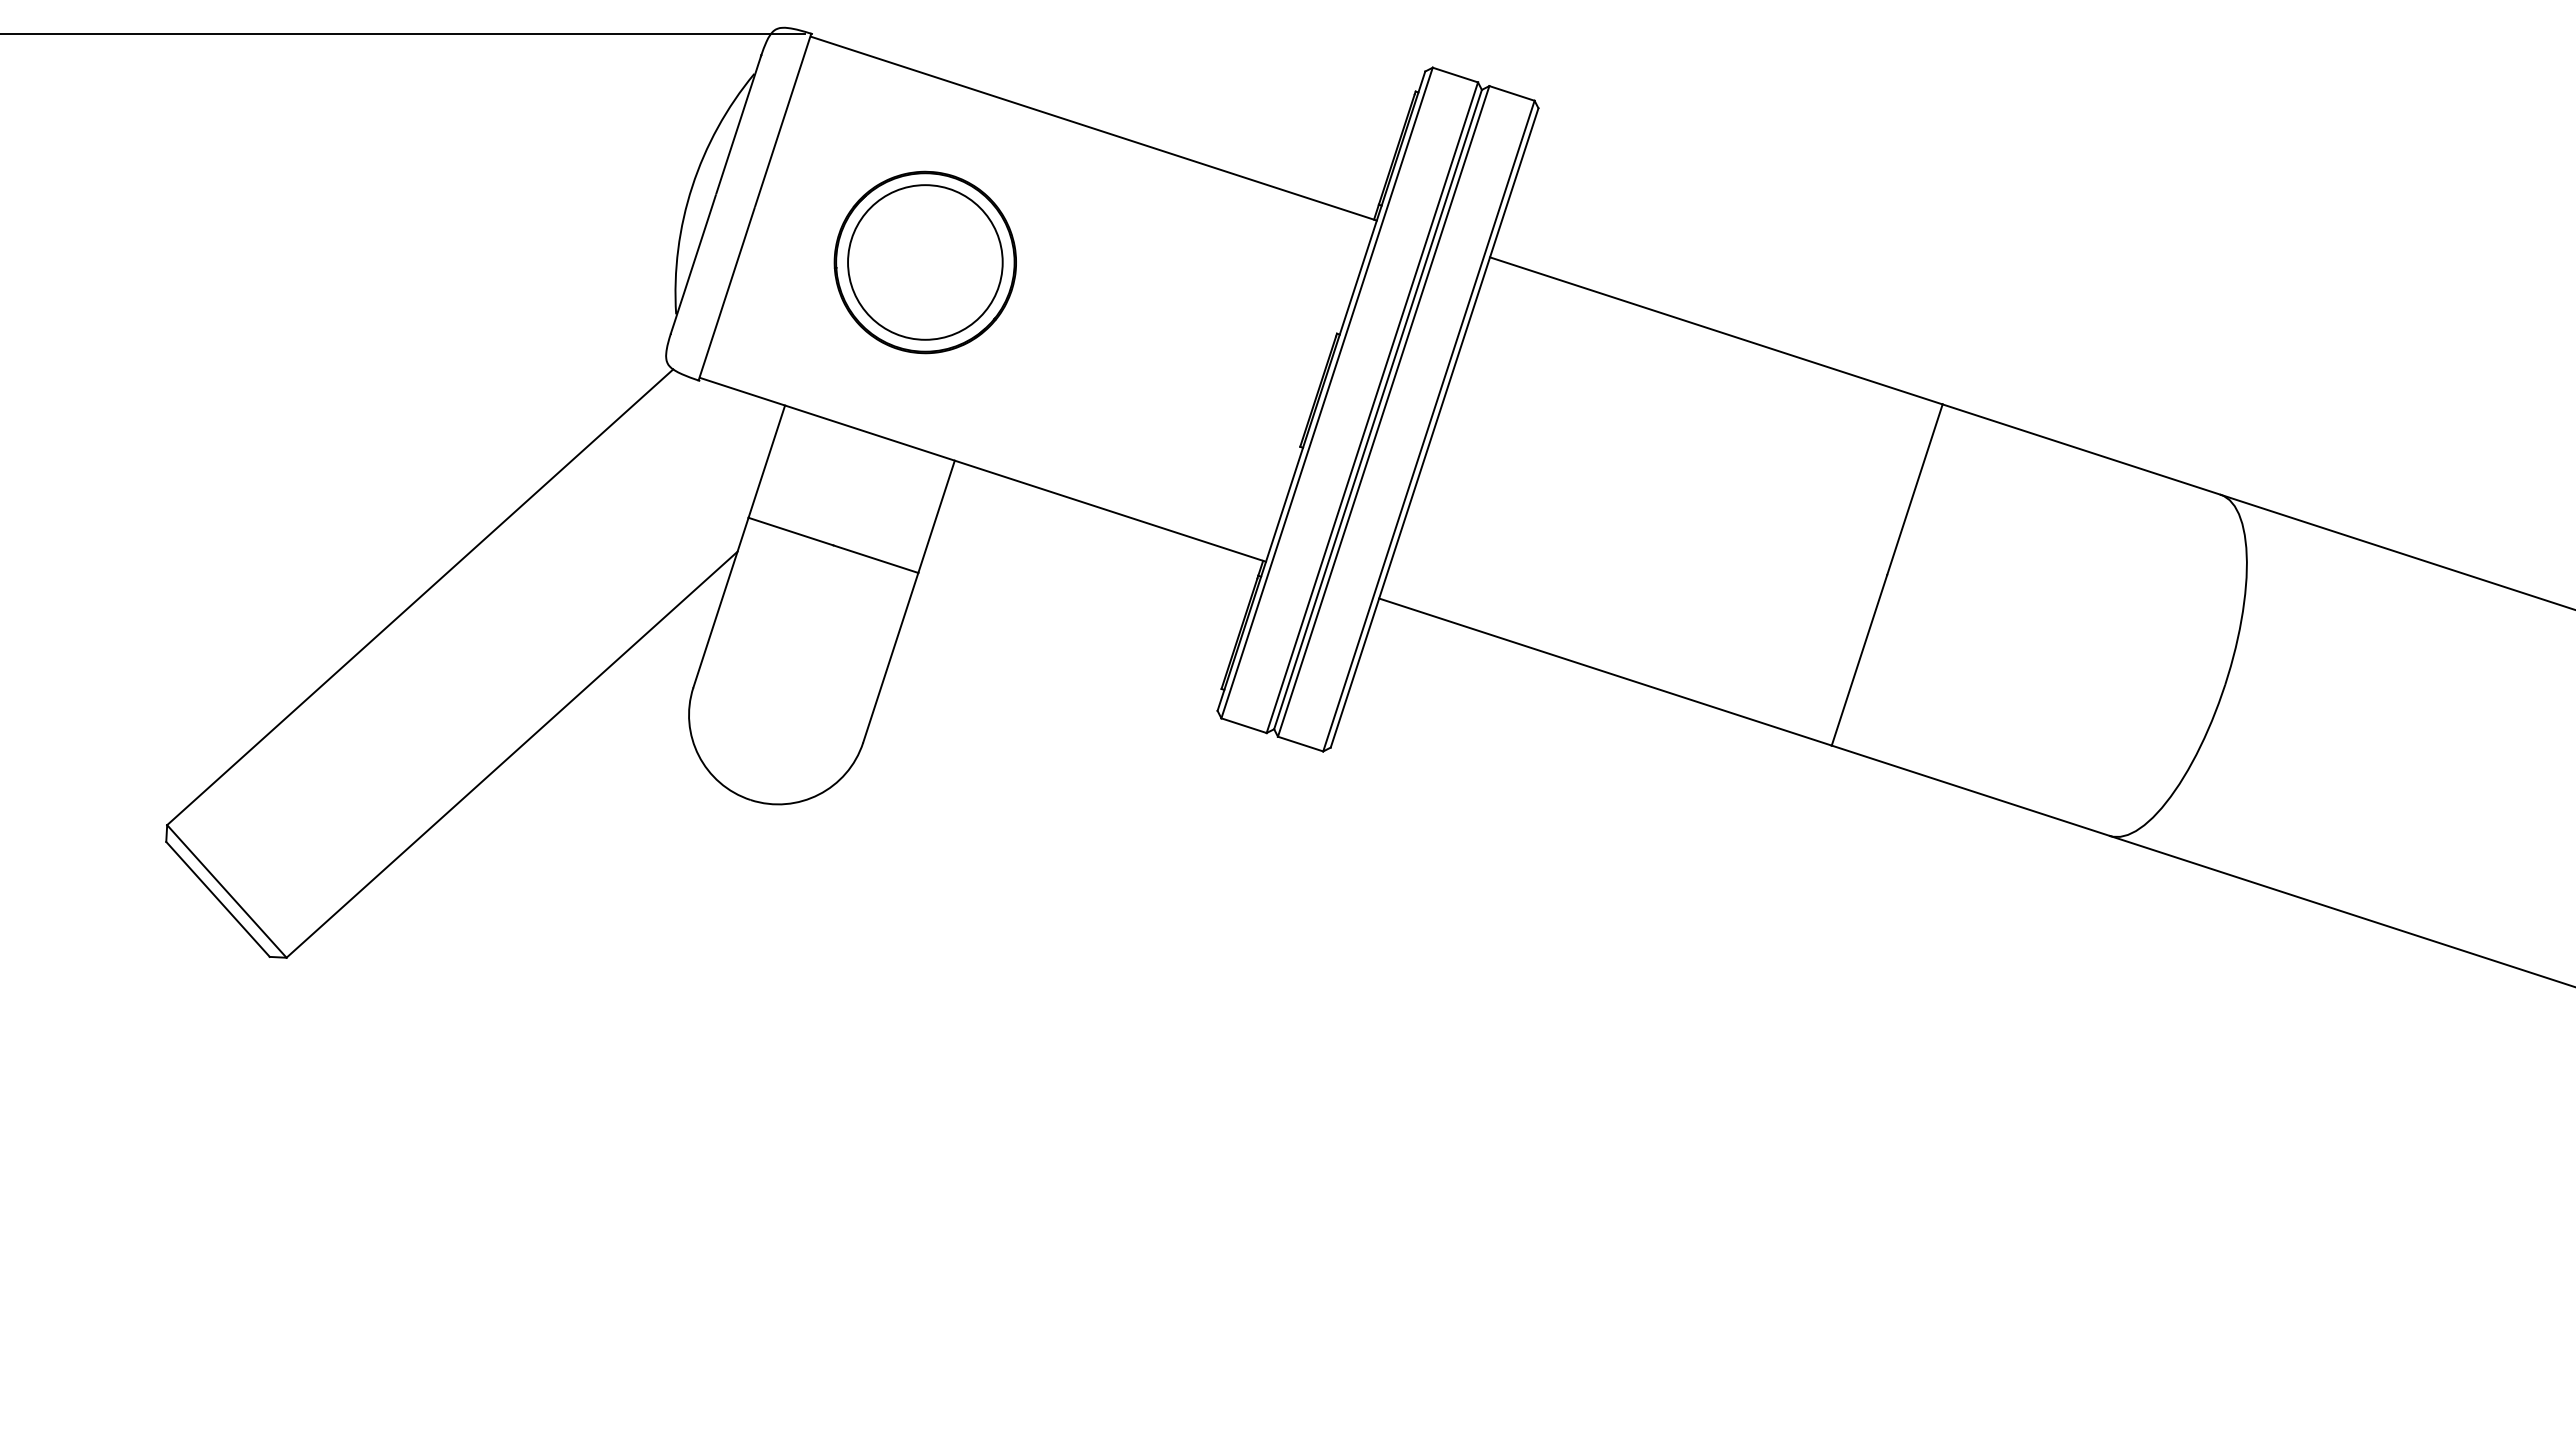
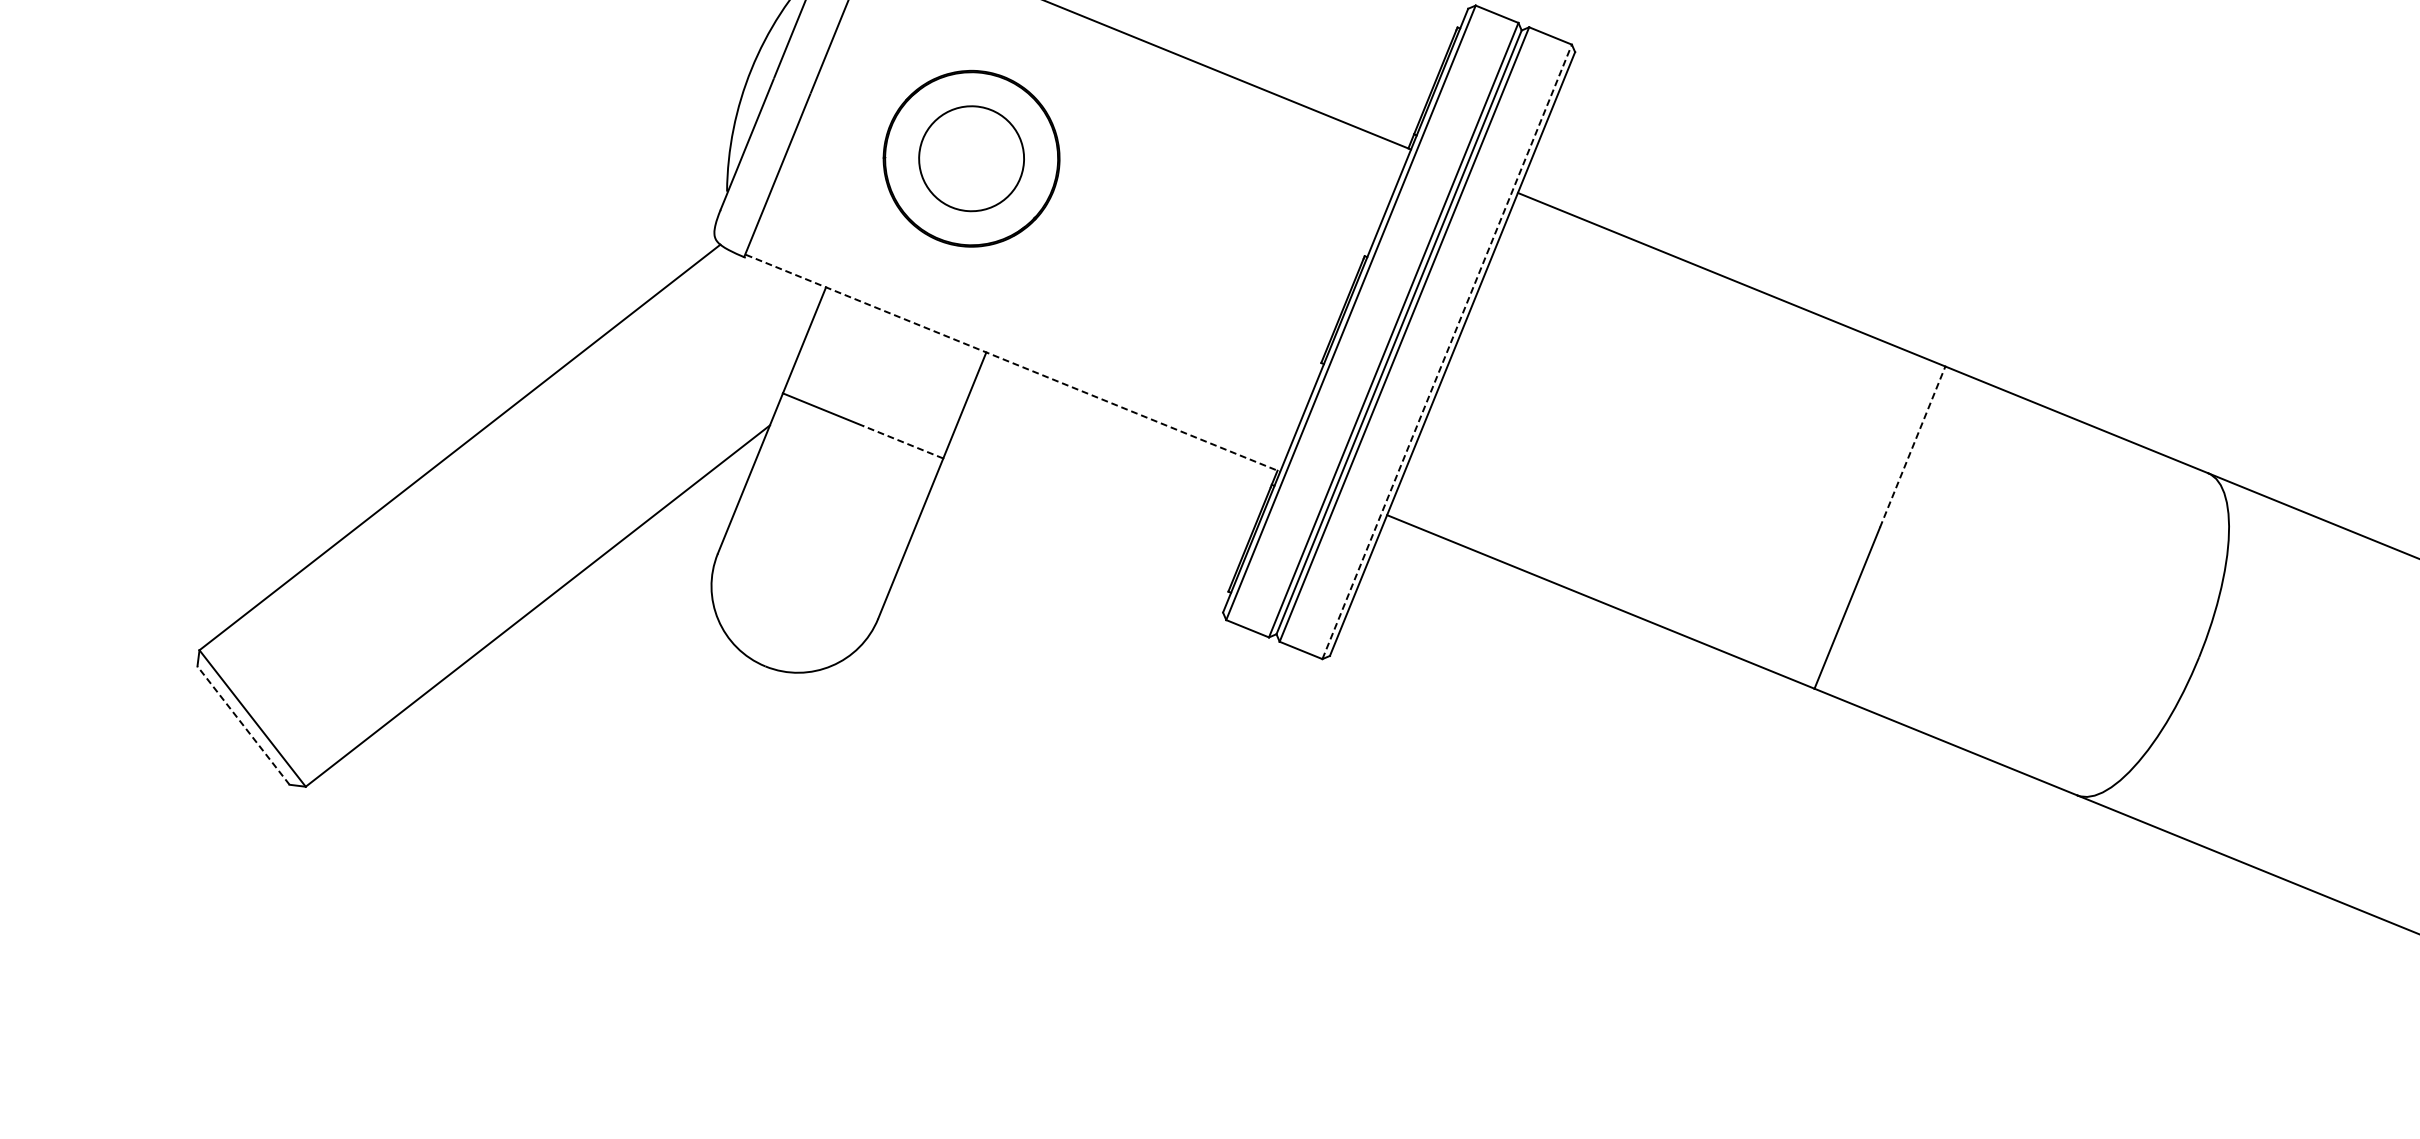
circle: (925, 262) -> (971, 158), size x0.7
line: (1429, 425) -> (1447, 351), solid -> dashed
line: (983, 470) -> (1013, 363), solid -> dashed
line: (1914, 489) -> (1912, 446), solid -> dashed
line: (875, 559) -> (902, 442), solid -> dashed
line: (217, 899) -> (243, 725), solid -> dashed

